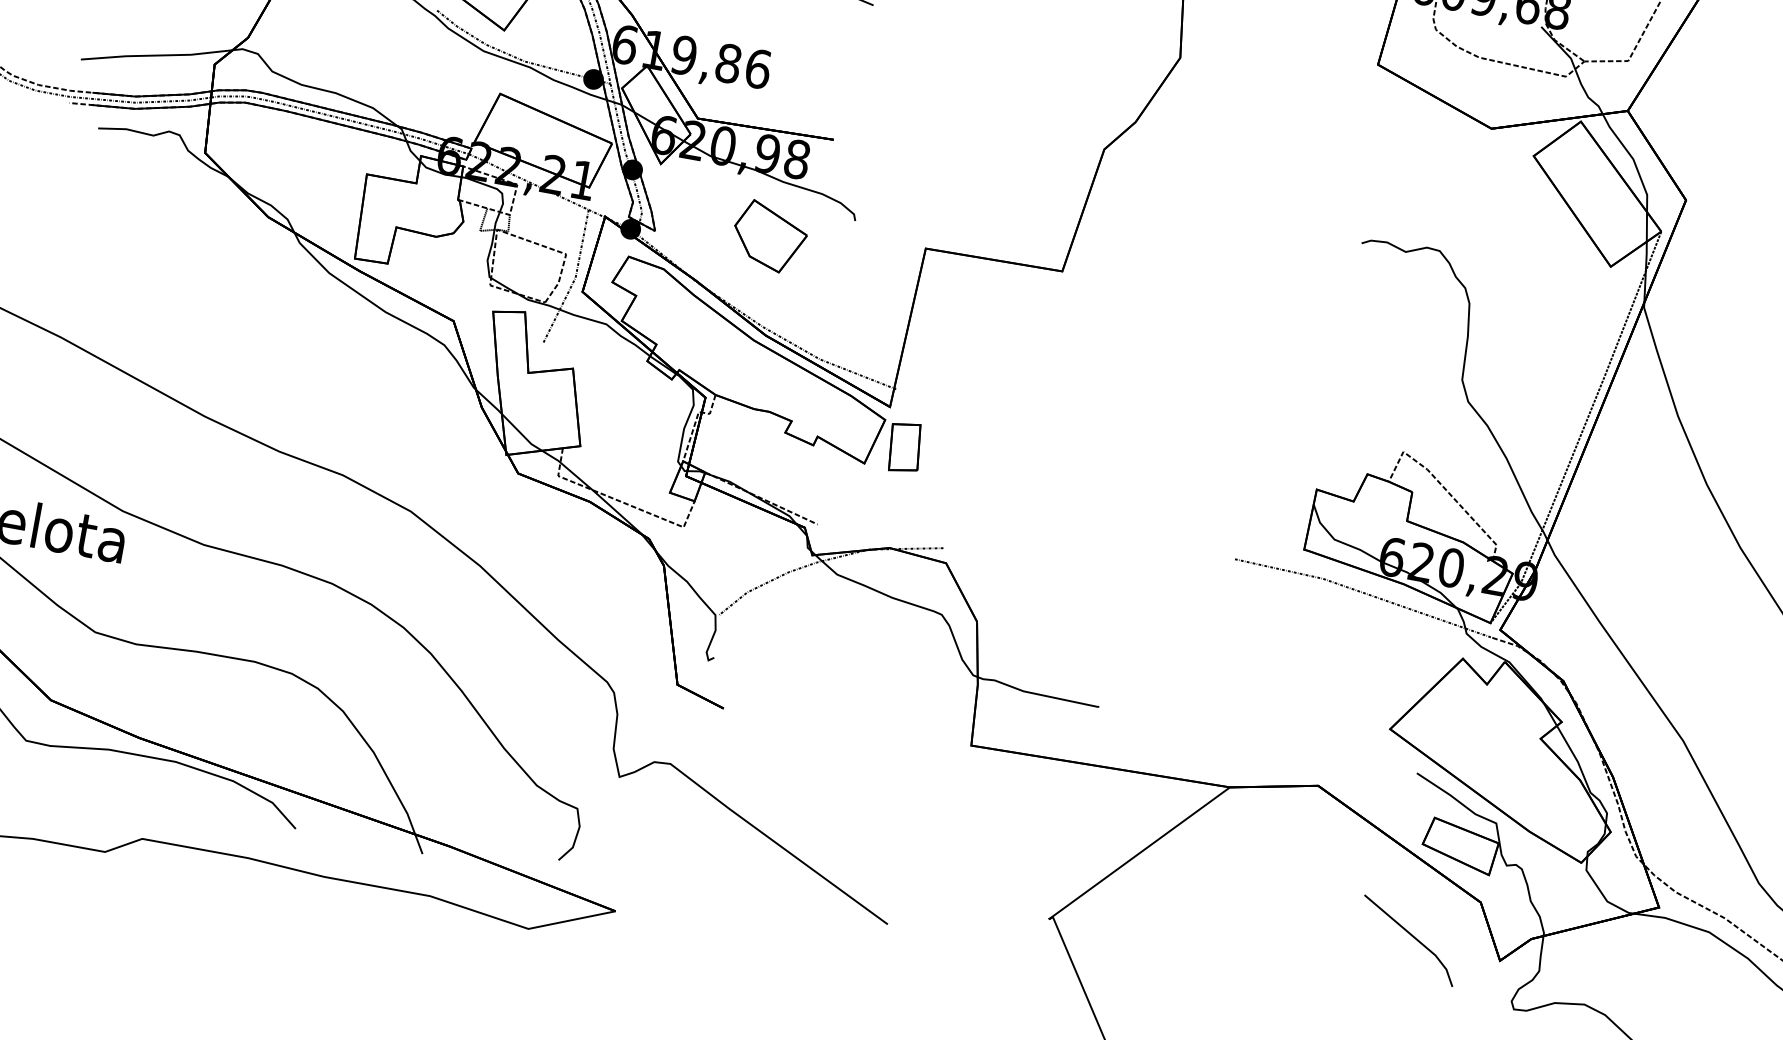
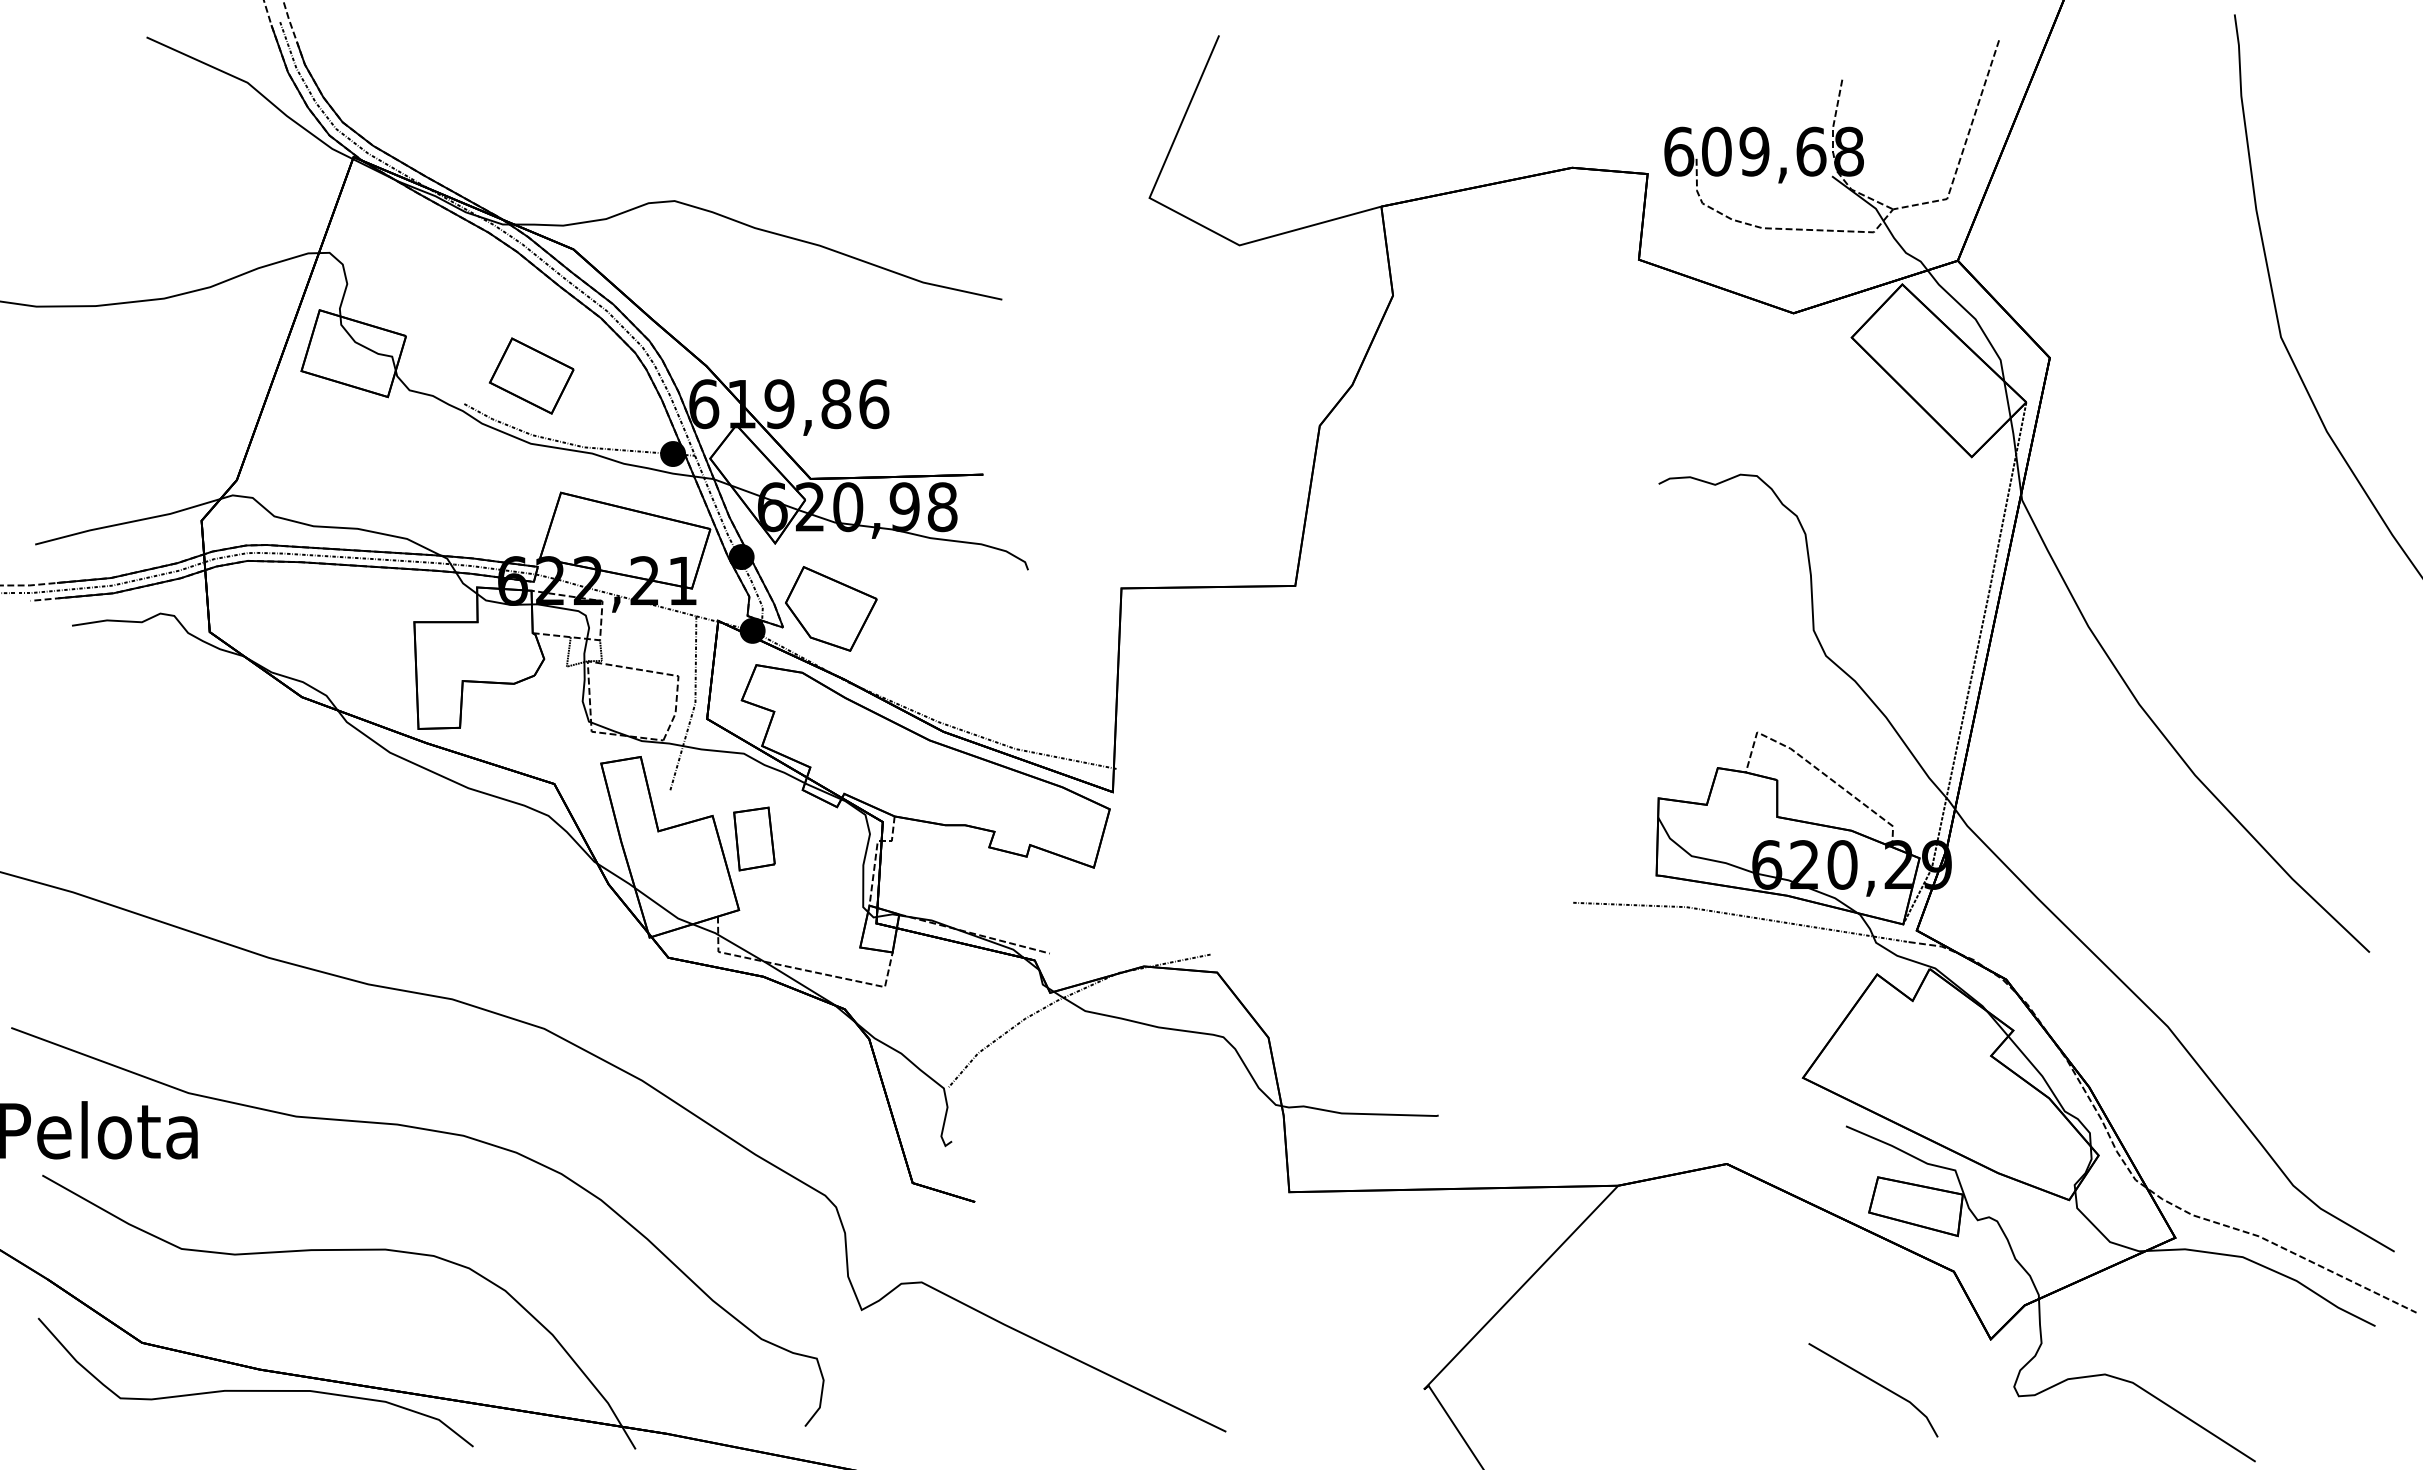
part: (770, 236) -> (831, 608), moved
part: (905, 447) -> (754, 838), moved
part: (1413, 937) -> (1878, 1385), moved

